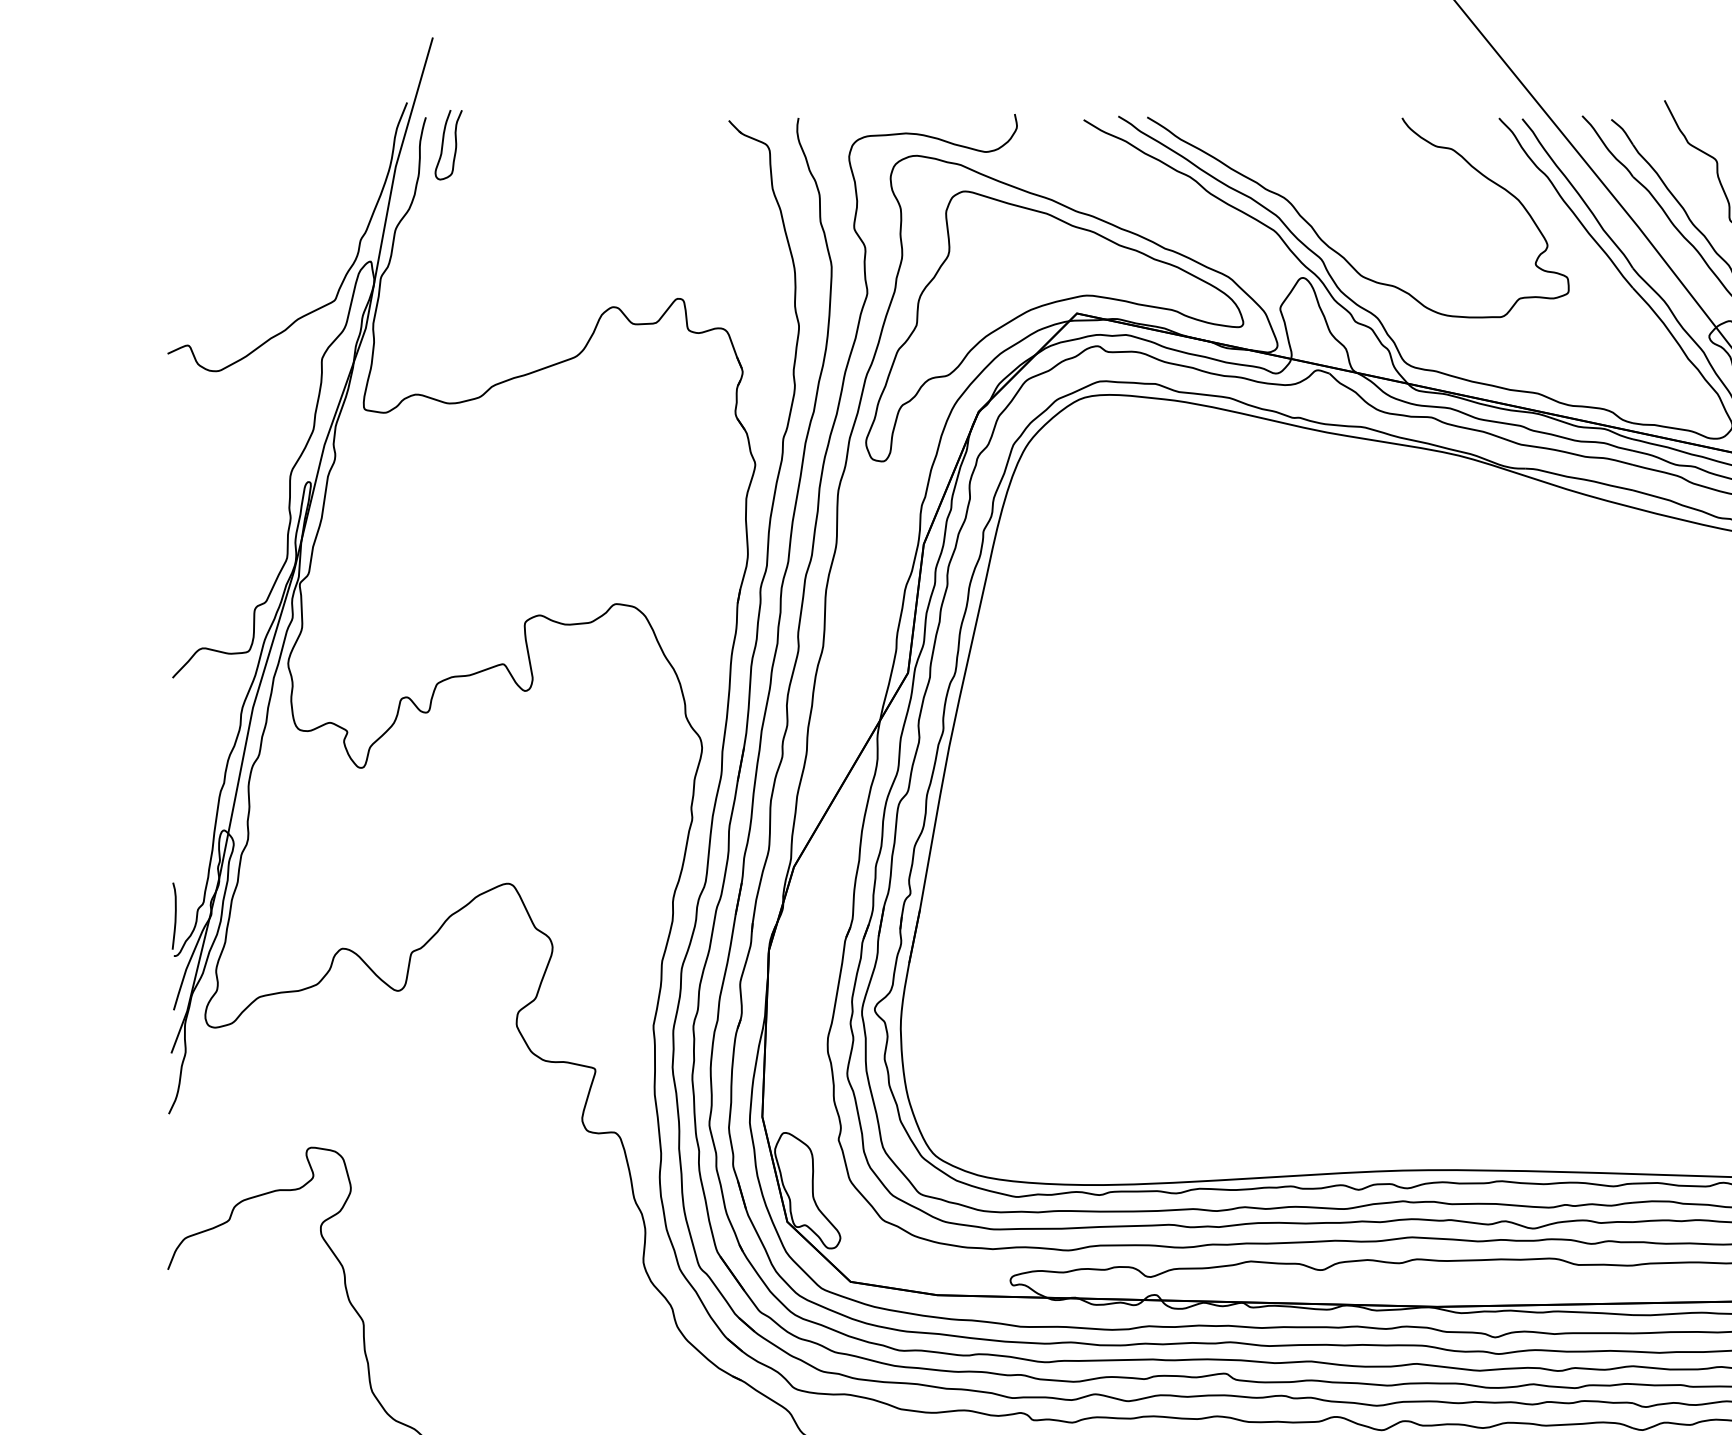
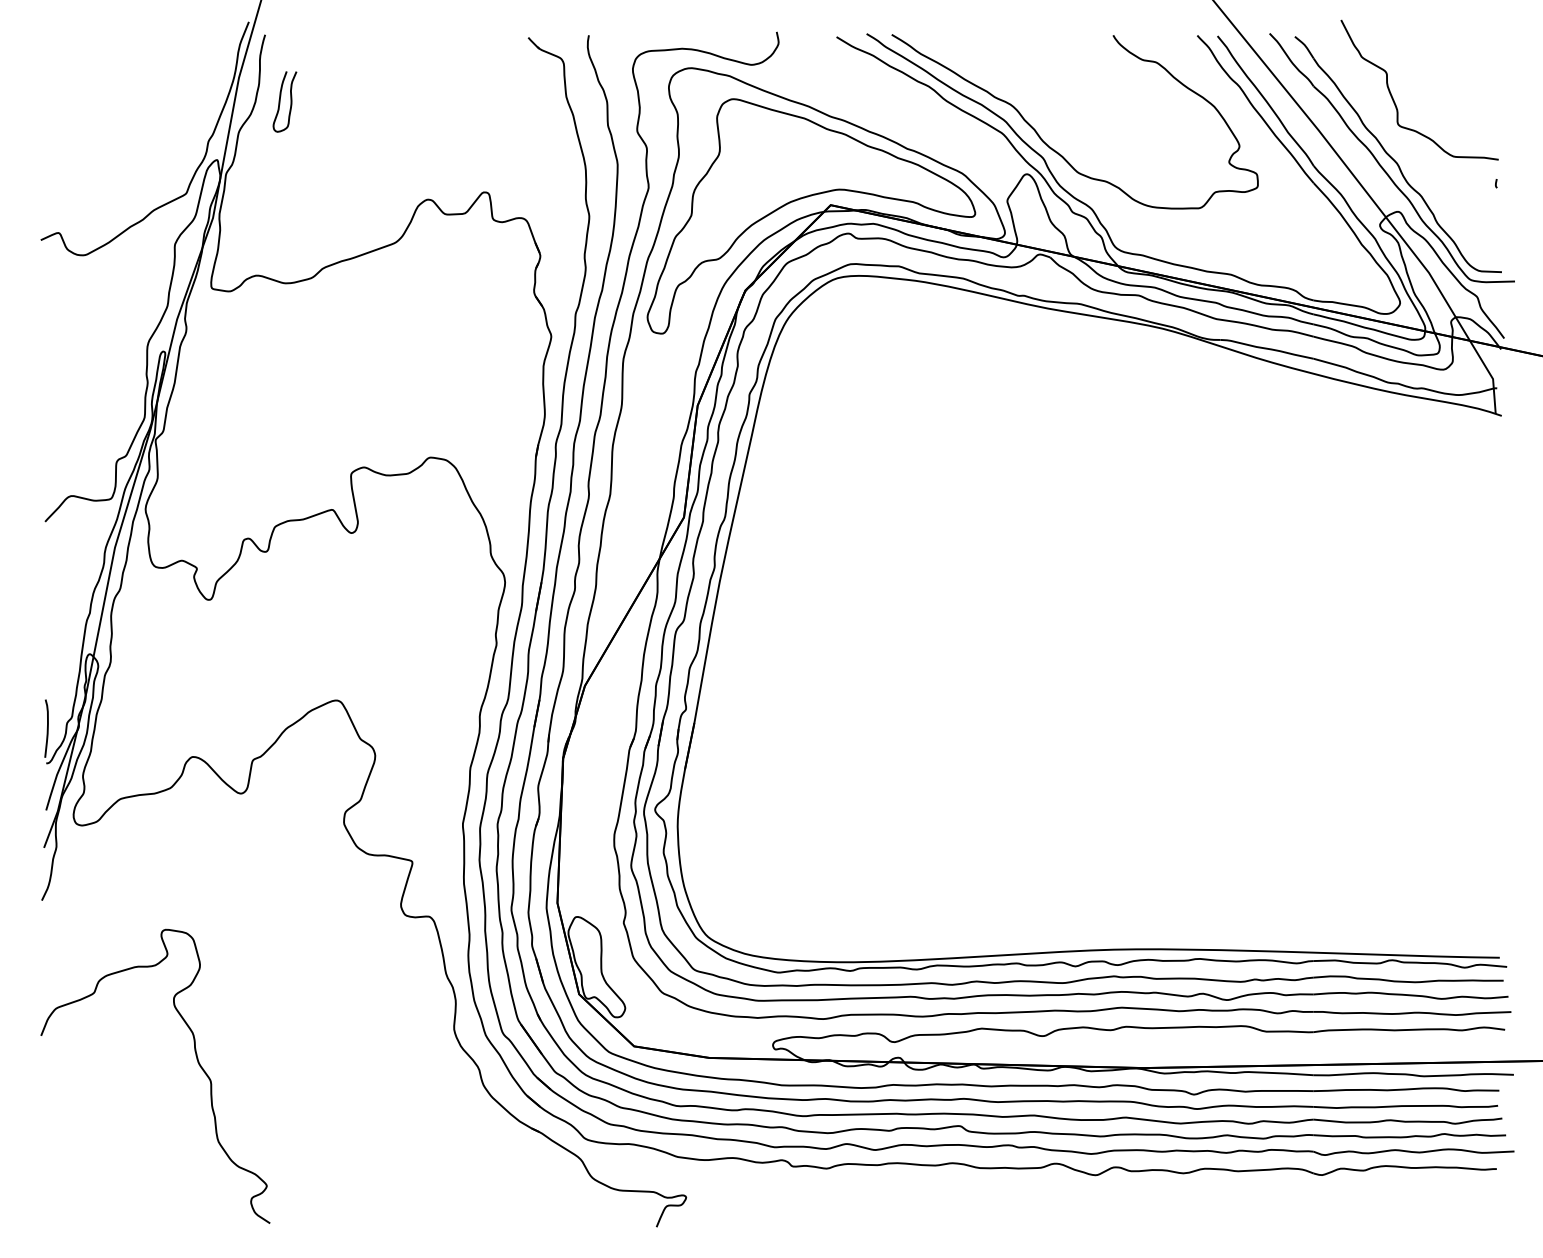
curve: (443, 144) -> (280, 101), moved

